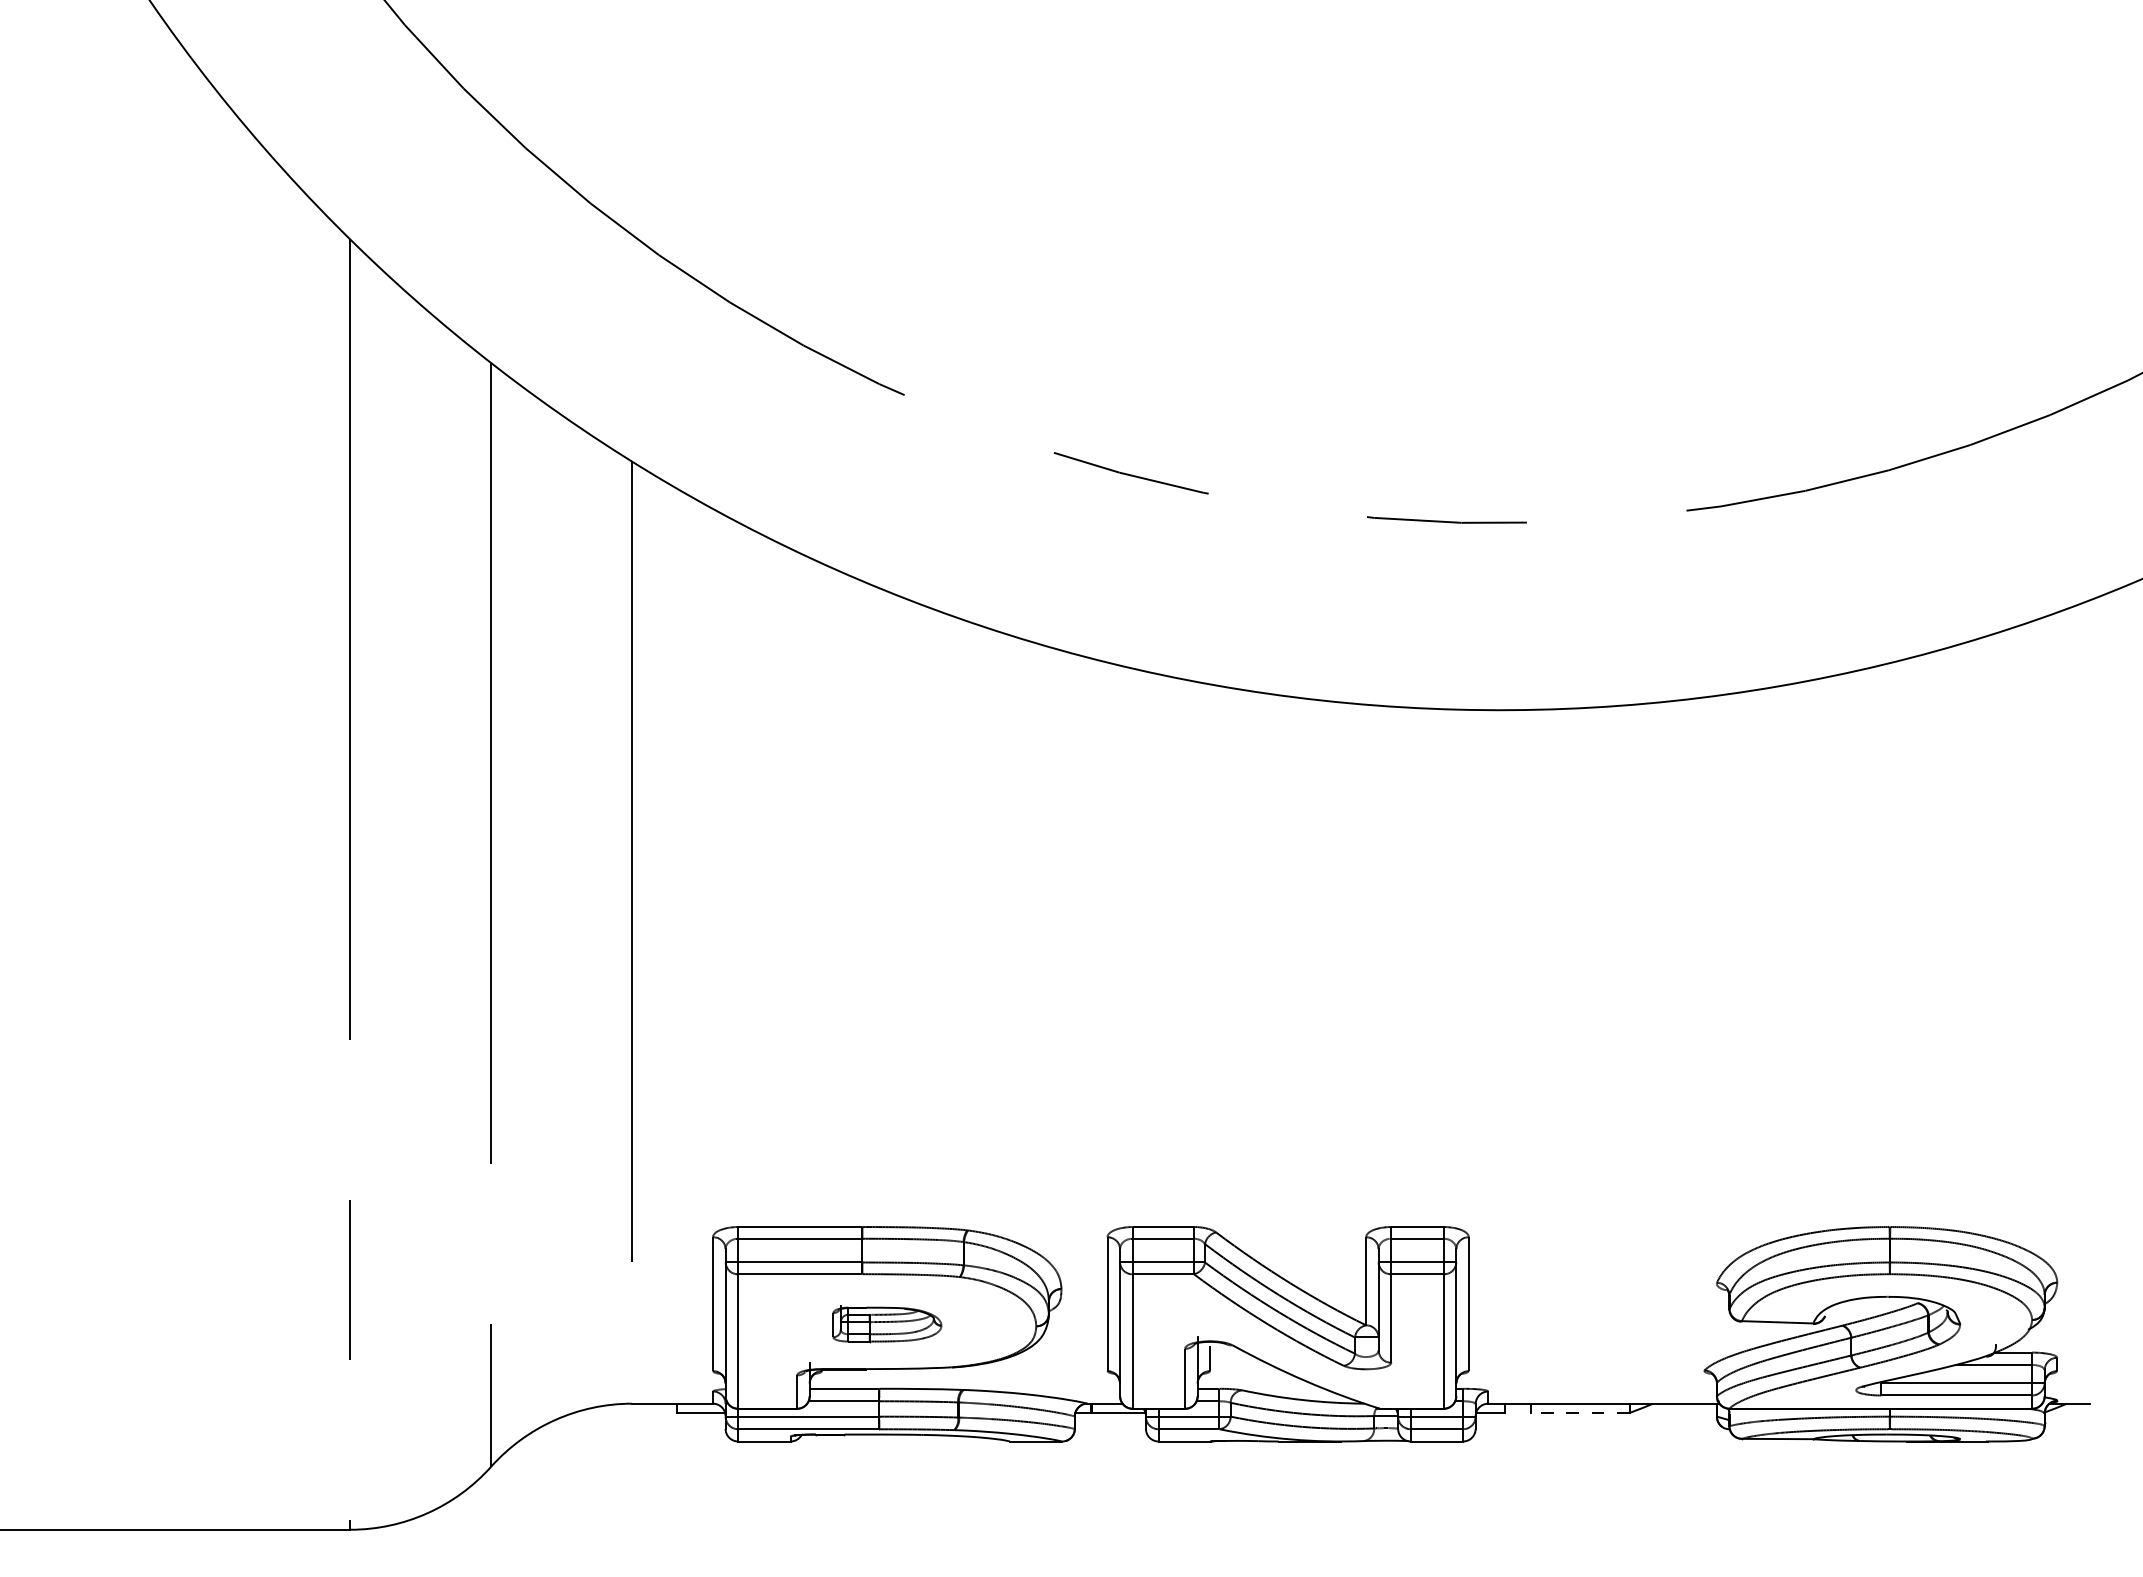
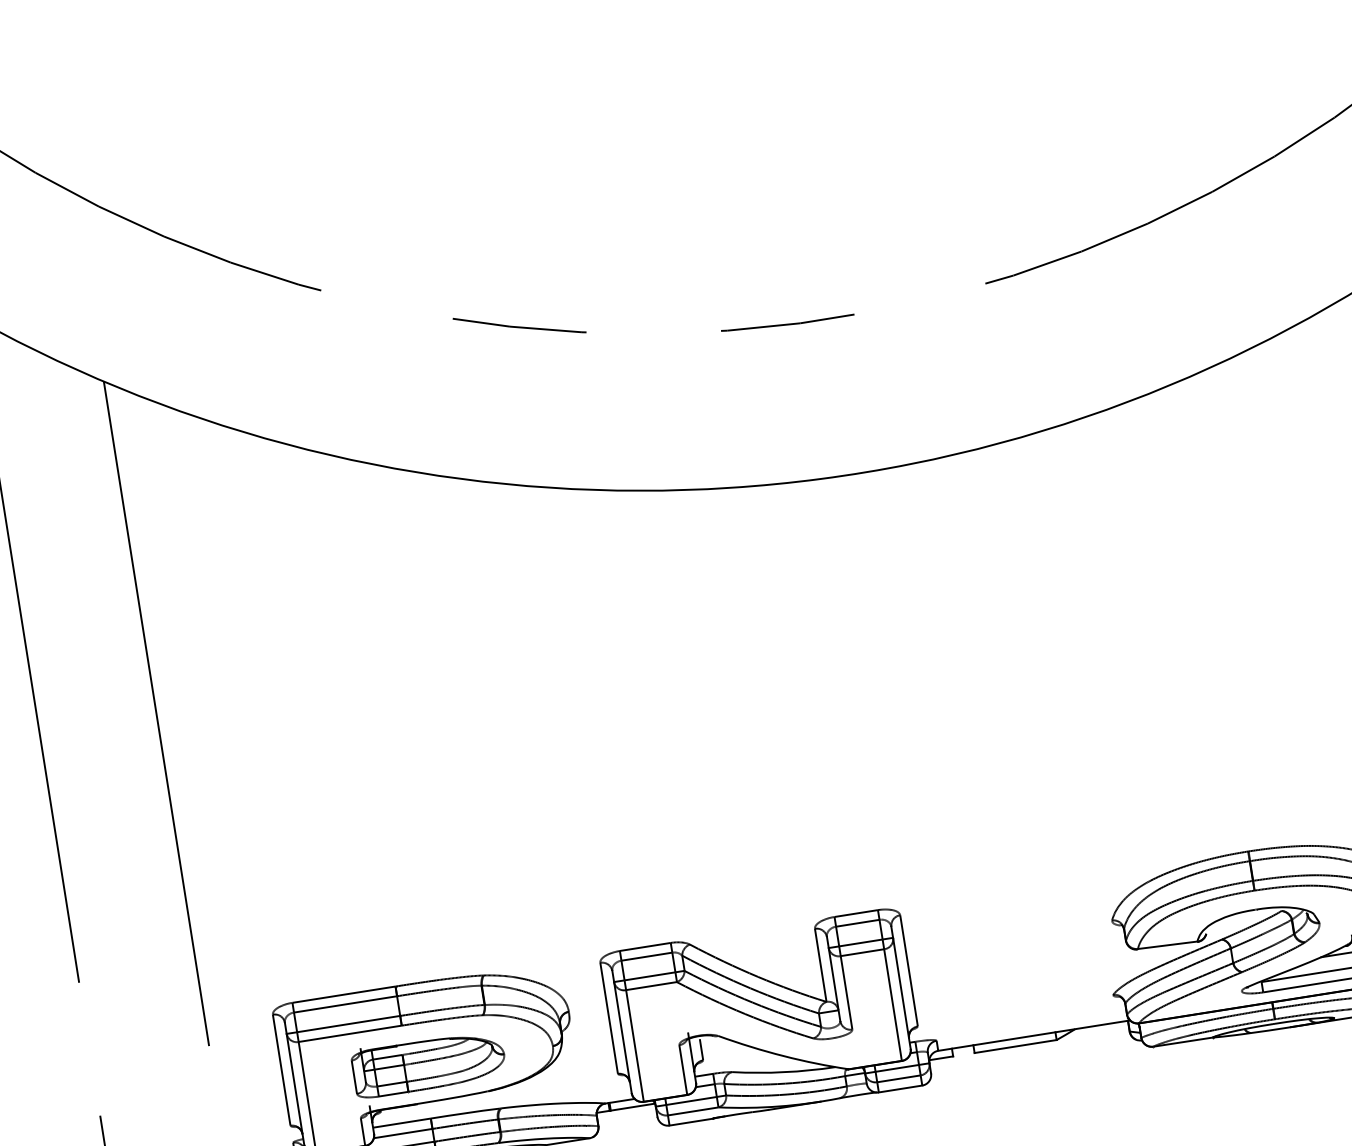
part: (887, 1323) -> (429, 1063), size x1.67
line: (1579, 1413) -> (1015, 1047), dashed -> solid

